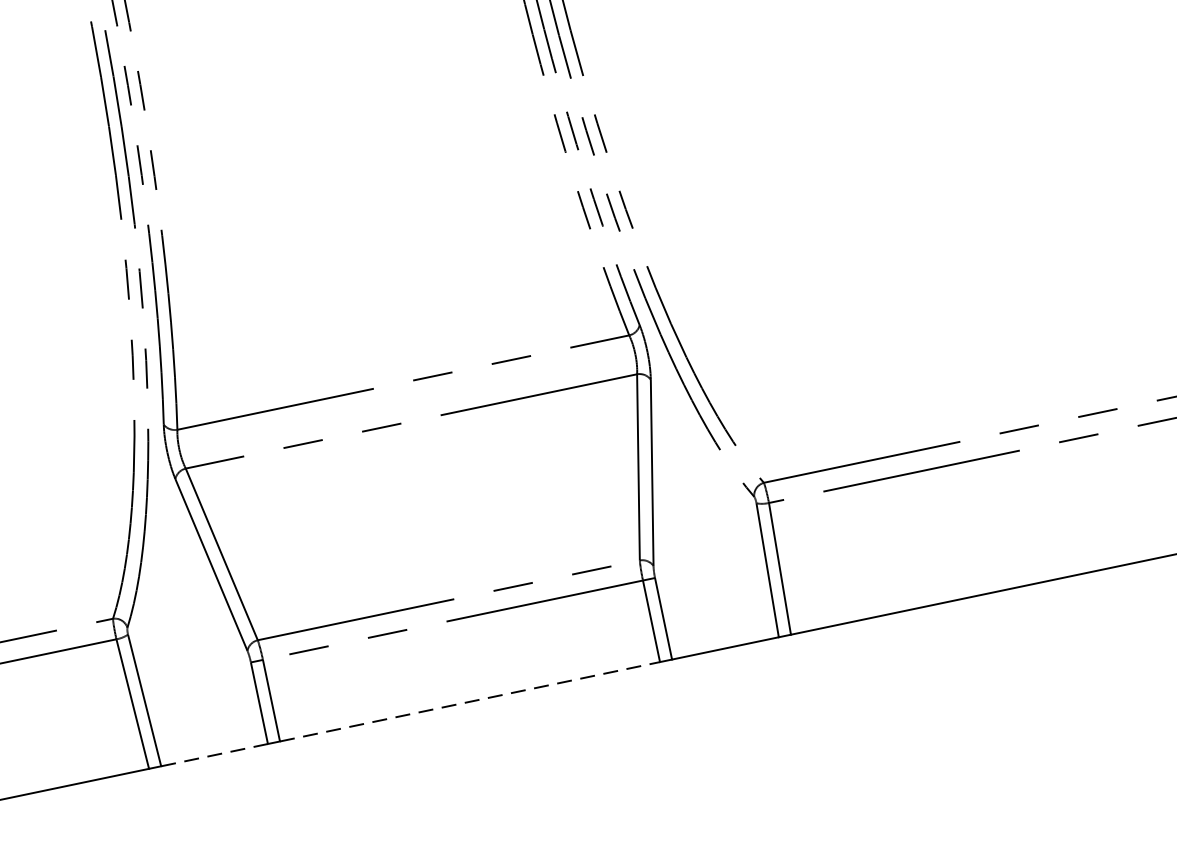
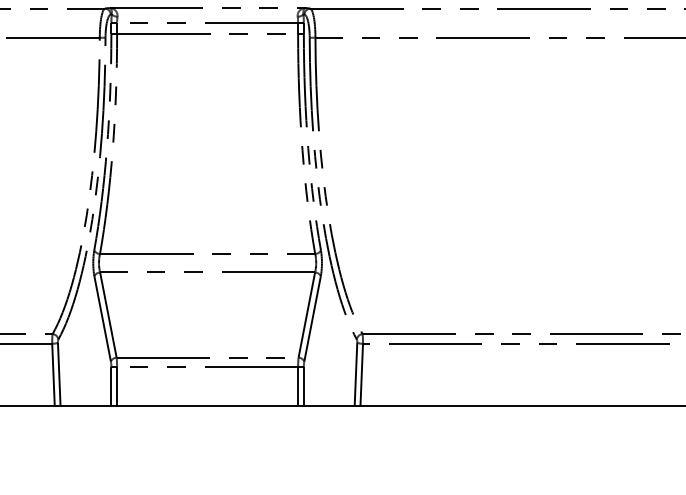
line: (472, 702) -> (208, 406), dashed -> solid
line: (215, 755) -> (86, 406), dashed -> solid

